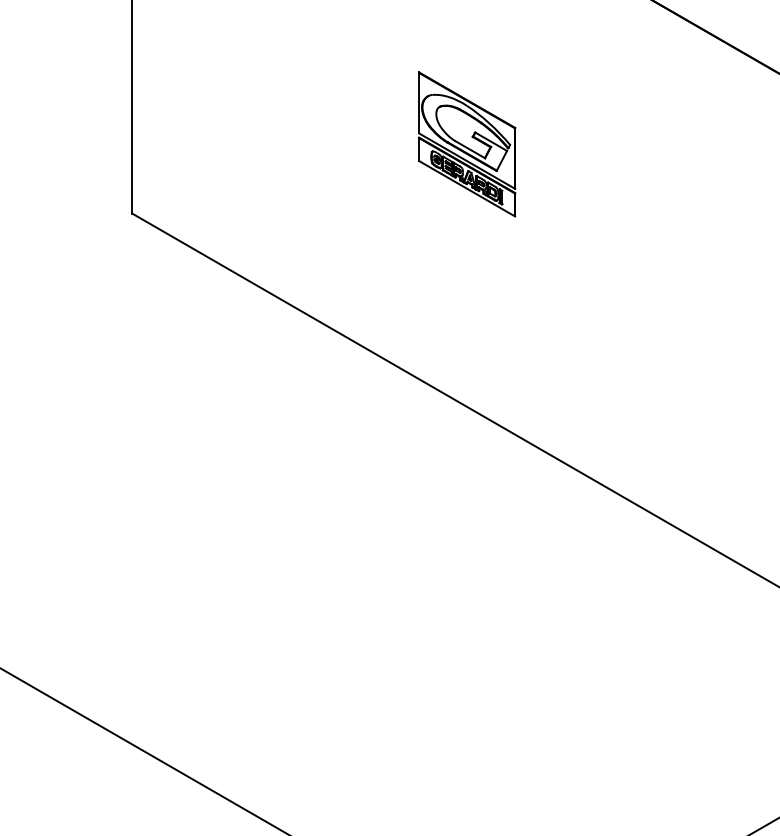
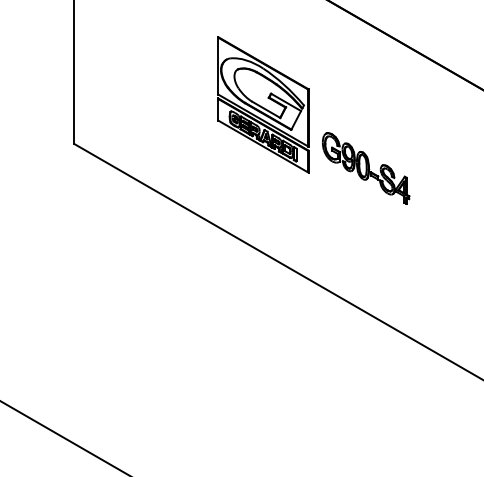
part: (467, 143) -> (263, 104), size x1.67
part: (649, 256) -> (366, 168), added

